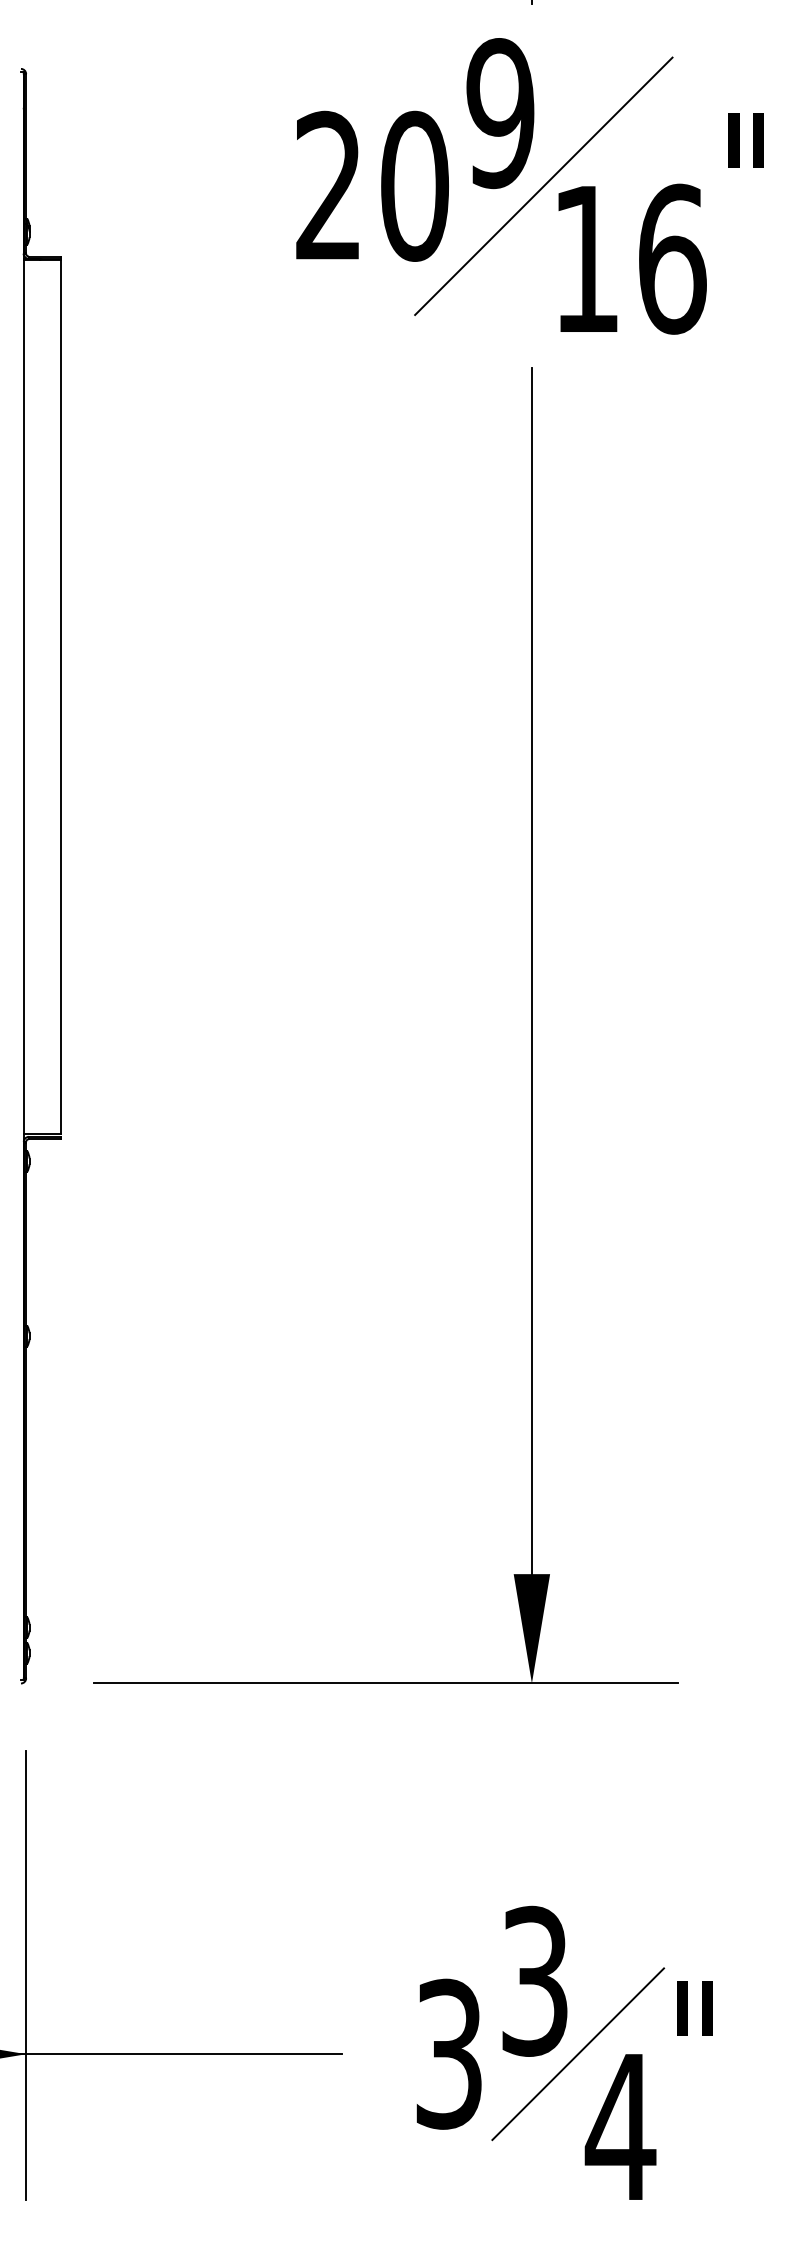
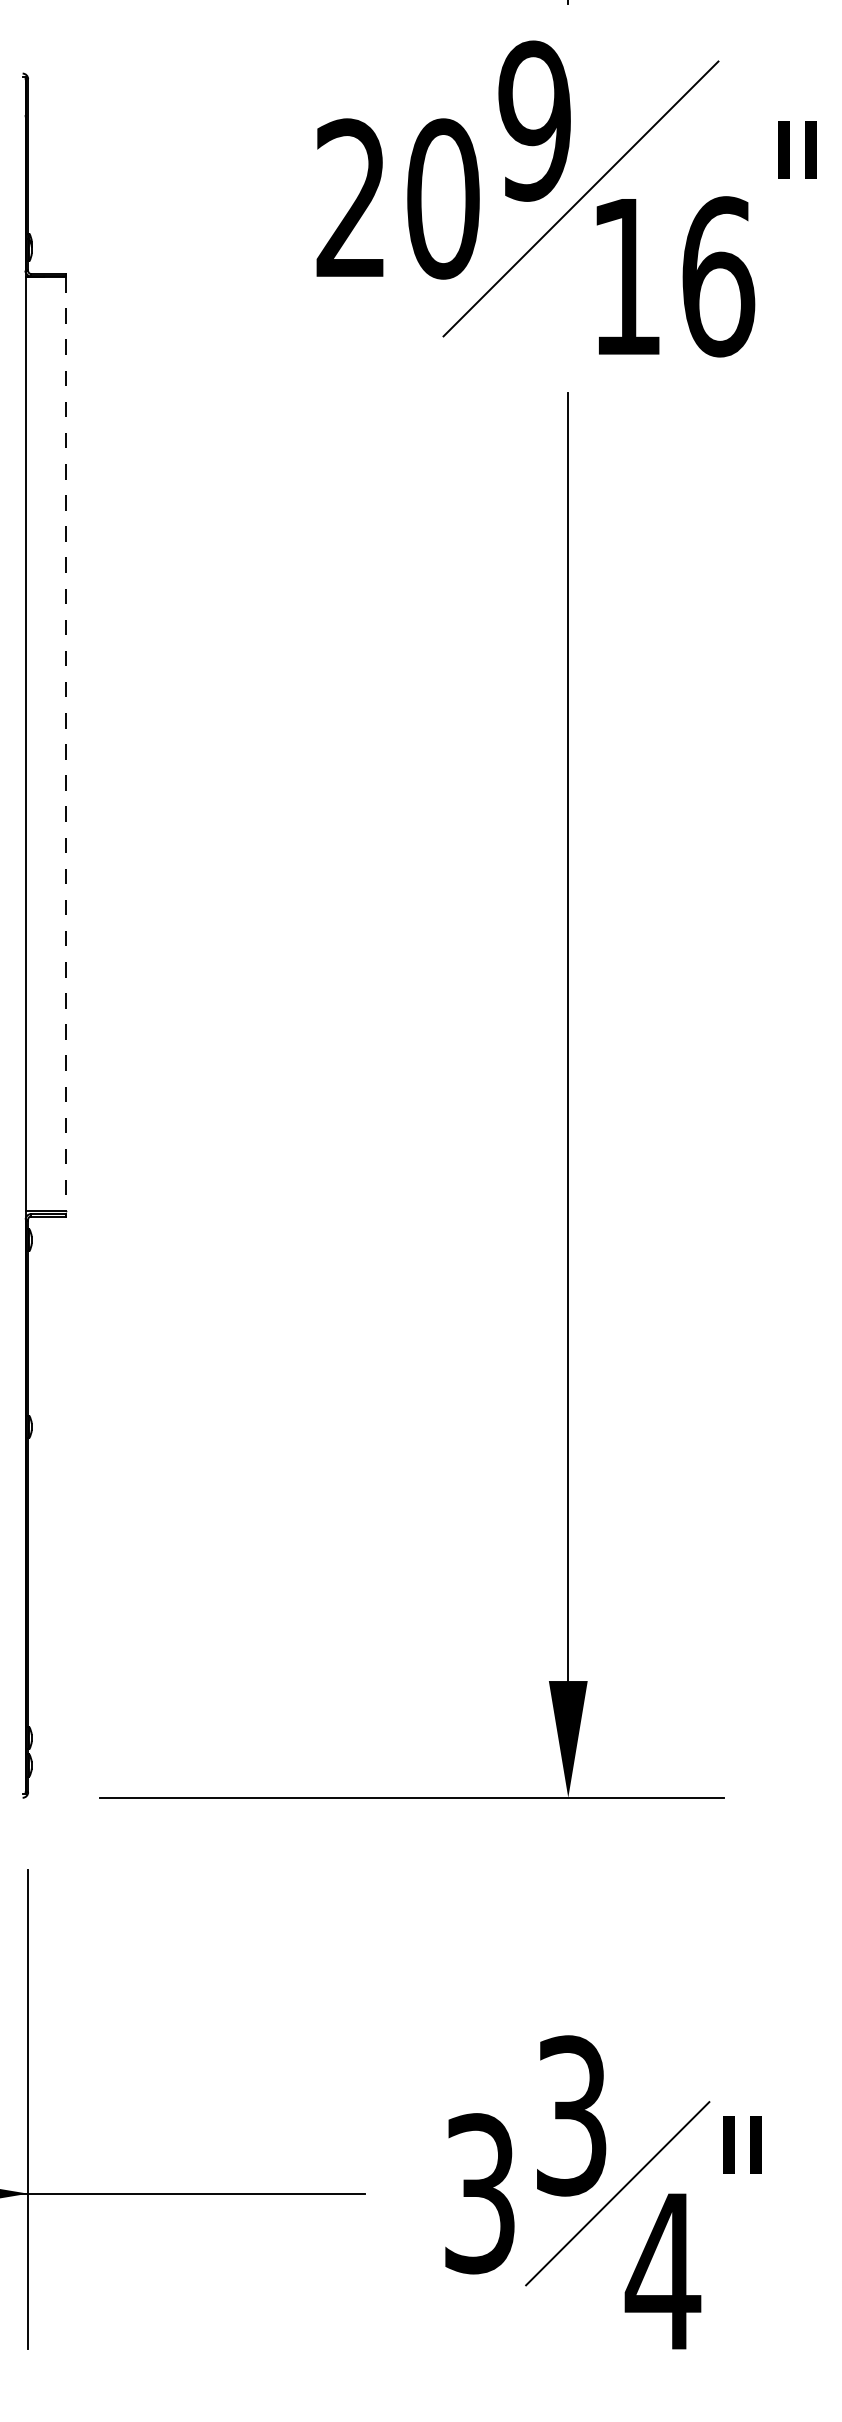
line: (61, 697) -> (65, 744), solid -> dashed

